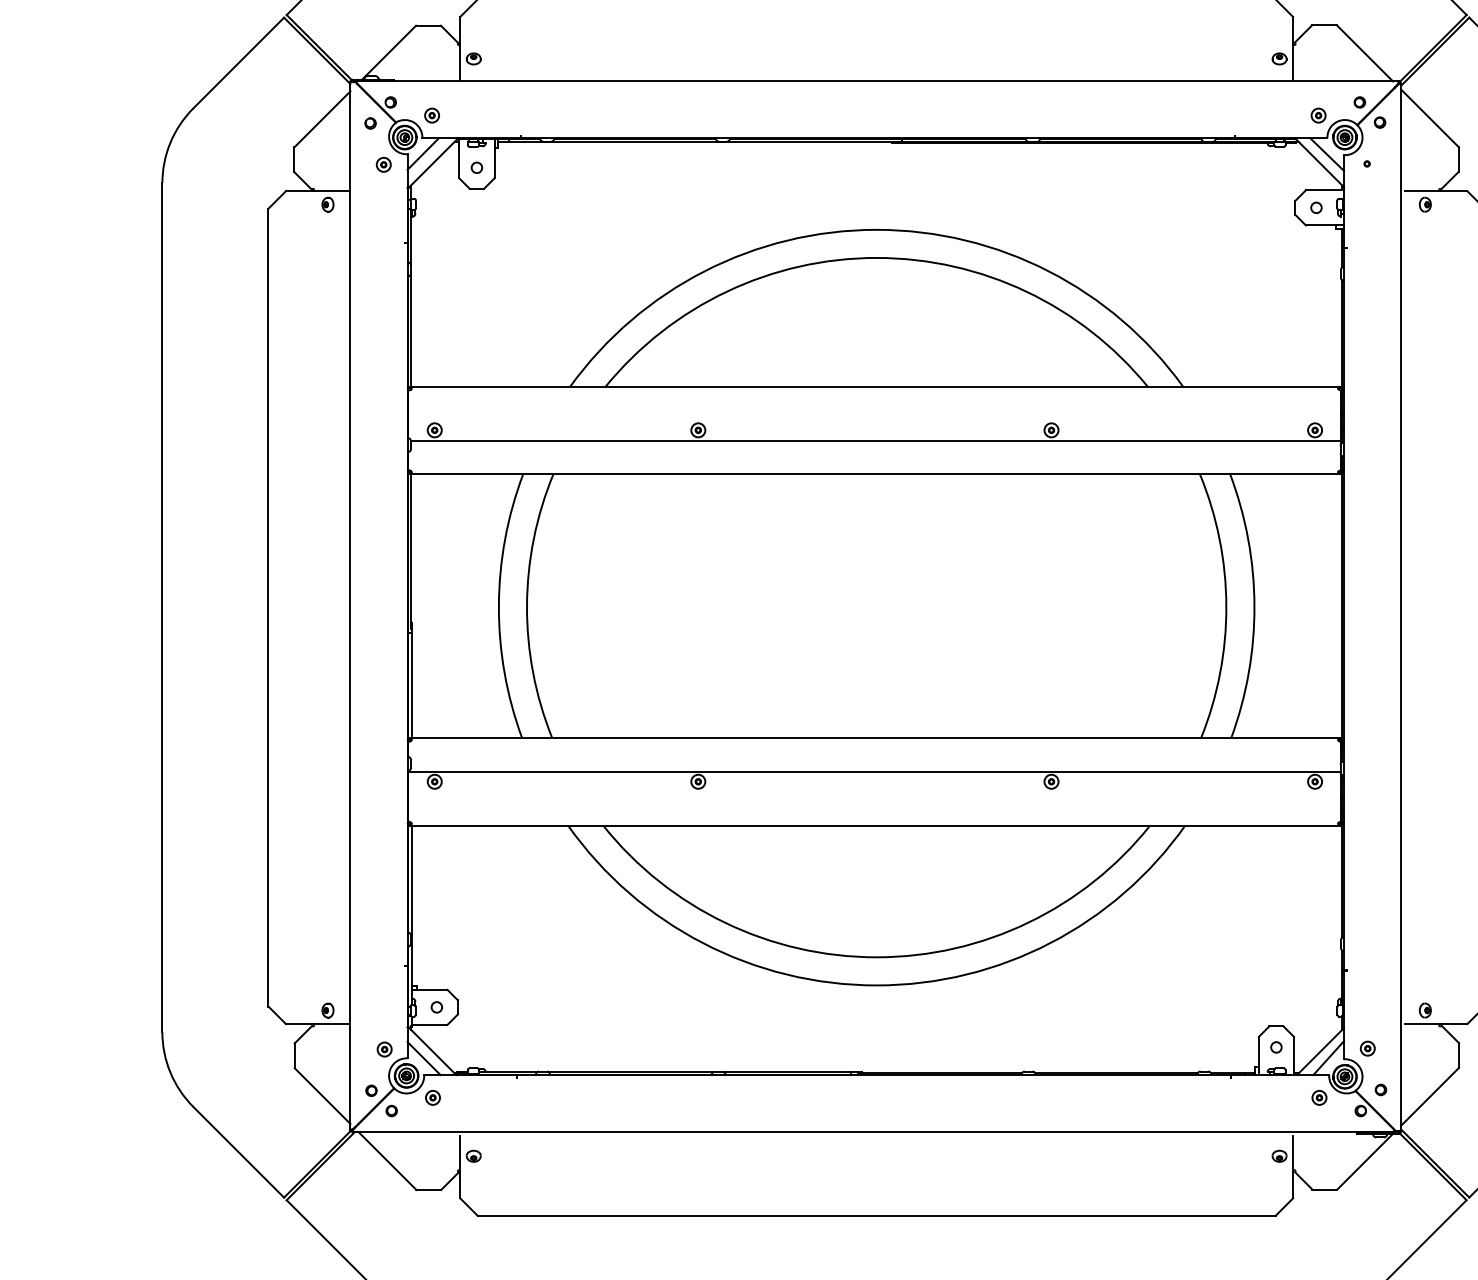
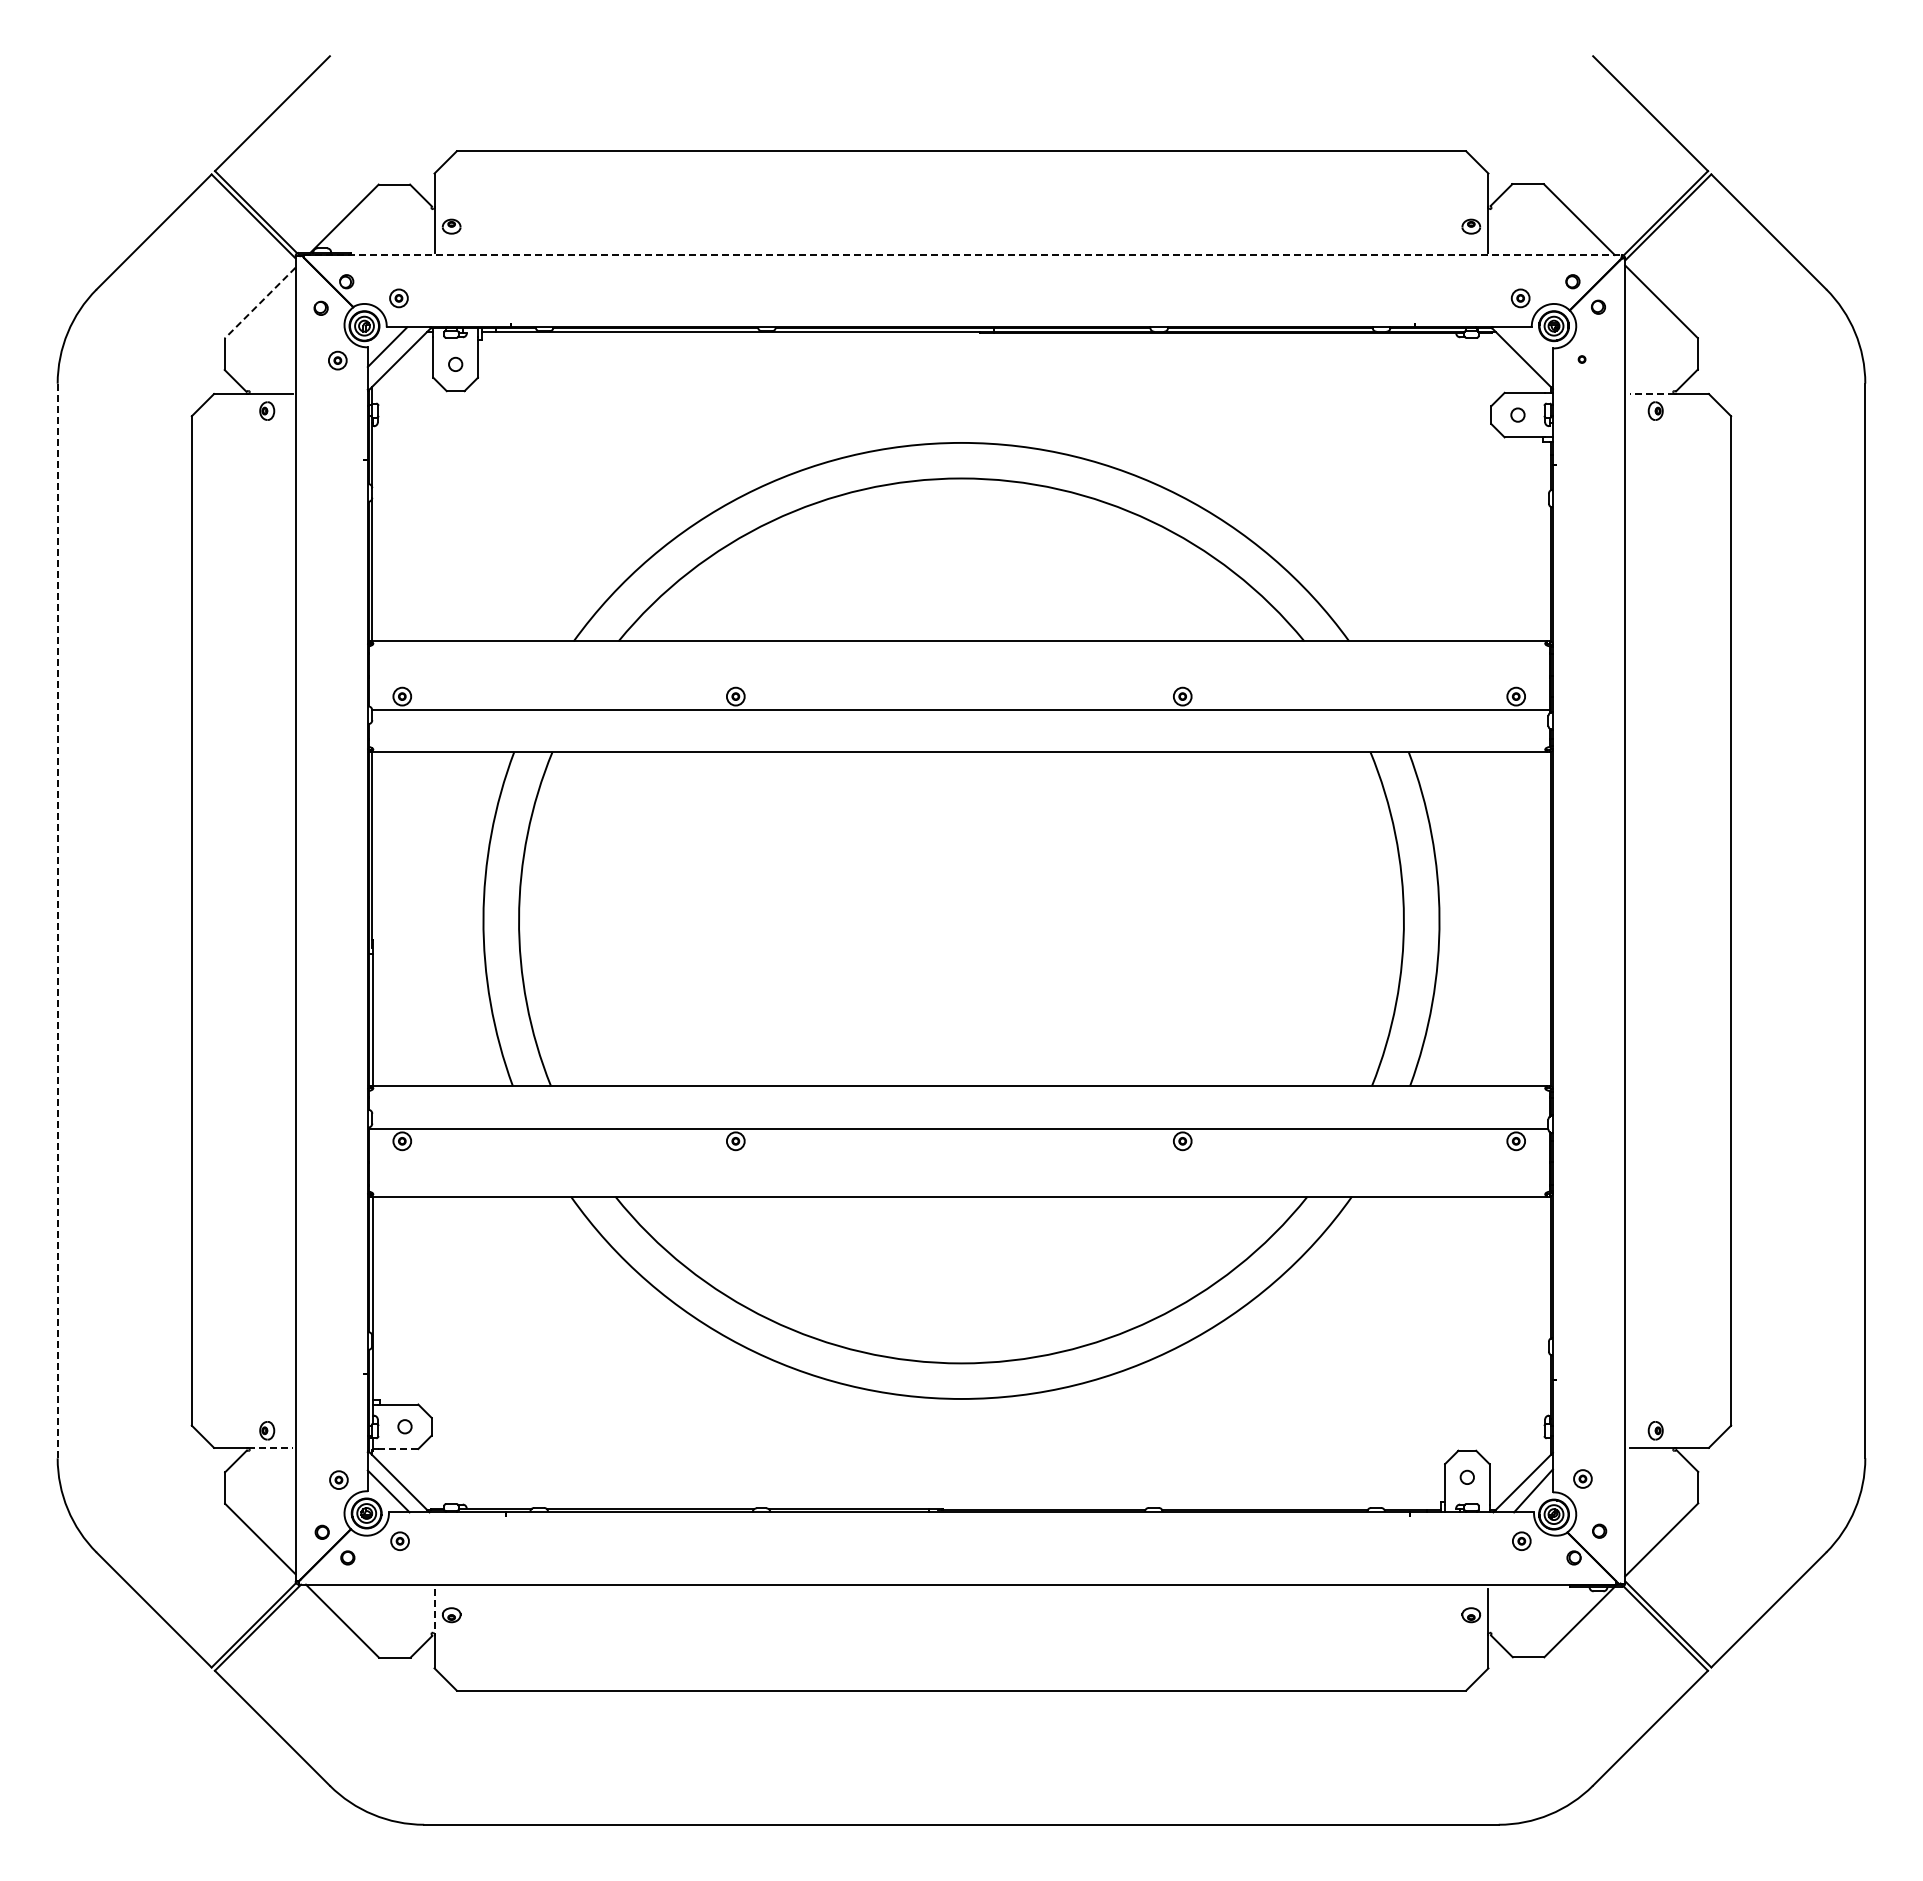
line: (878, 81) -> (963, 255), solid -> dashed
line: (321, 119) -> (259, 303), solid -> dashed
line: (1327, 154) -> (1531, 347), removed
line: (1422, 191) -> (1652, 394), solid -> dashed
line: (162, 607) -> (57, 920), solid -> dashed
line: (331, 1023) -> (271, 1447), solid -> dashed
line: (430, 1025) -> (397, 1449), solid -> dashed
line: (460, 1154) -> (434, 1612), solid -> dashed

